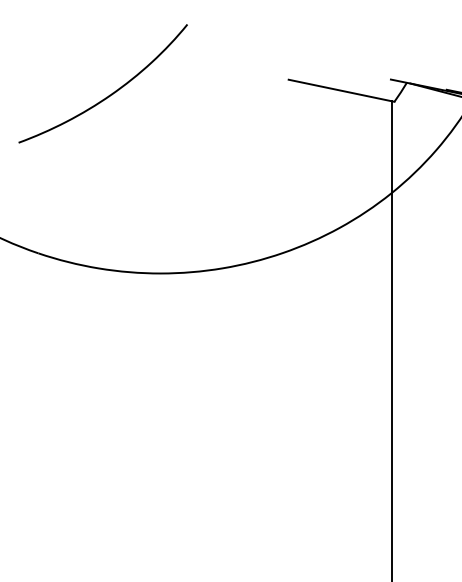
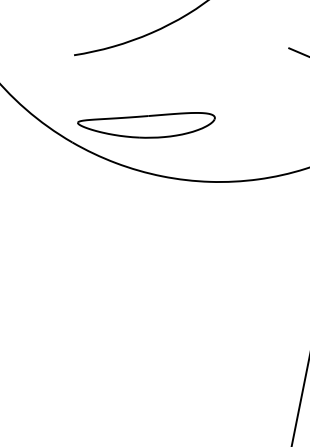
part: (126, 207) -> (146, 120), added

